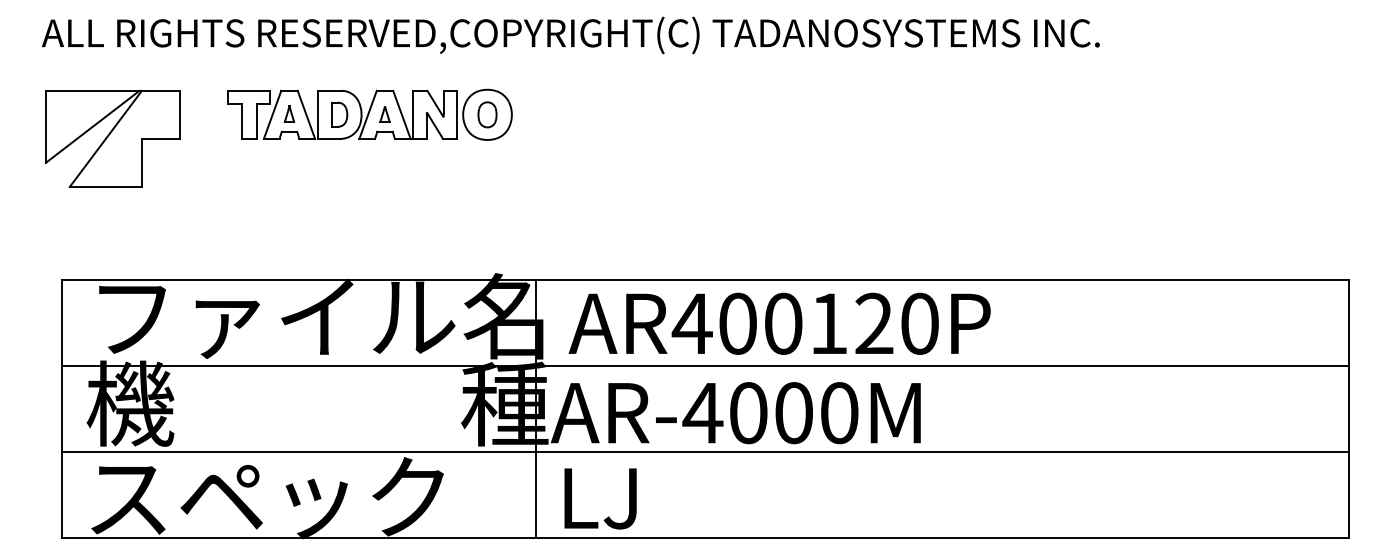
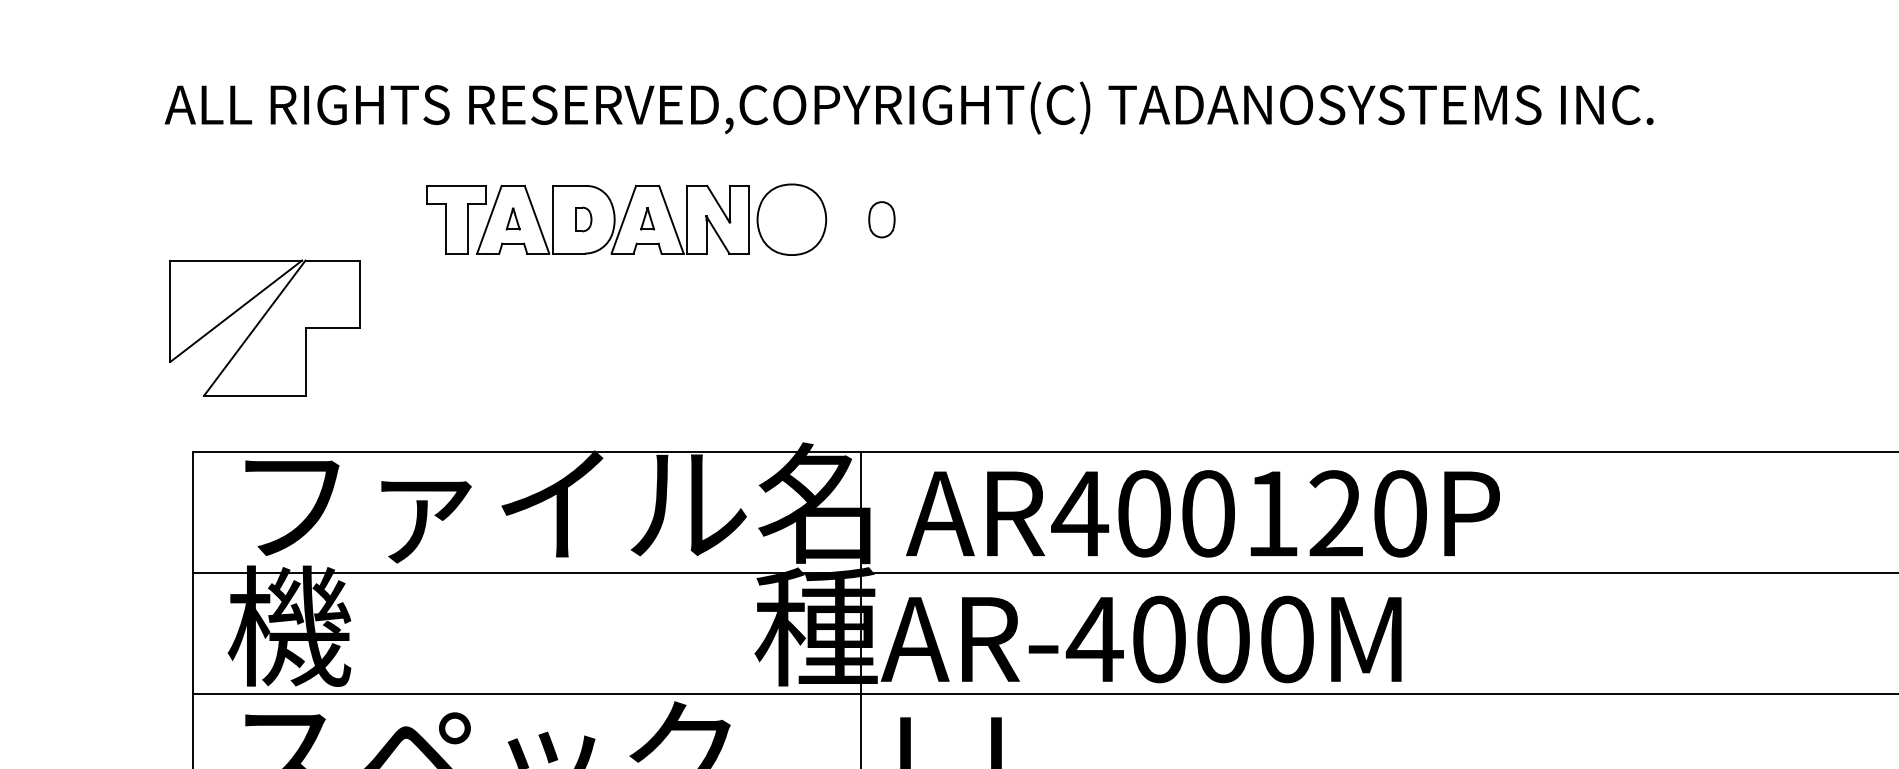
part: (339, 114) -> (583, 219), size x0.7
part: (487, 114) -> (881, 219), moved
part: (112, 138) -> (264, 327), moved

